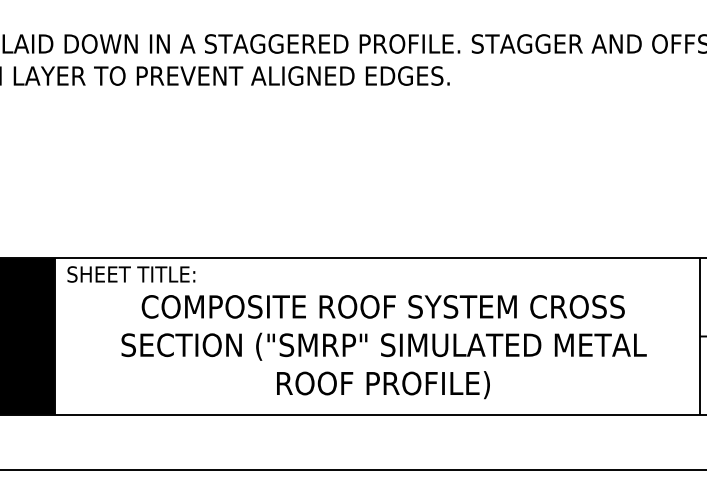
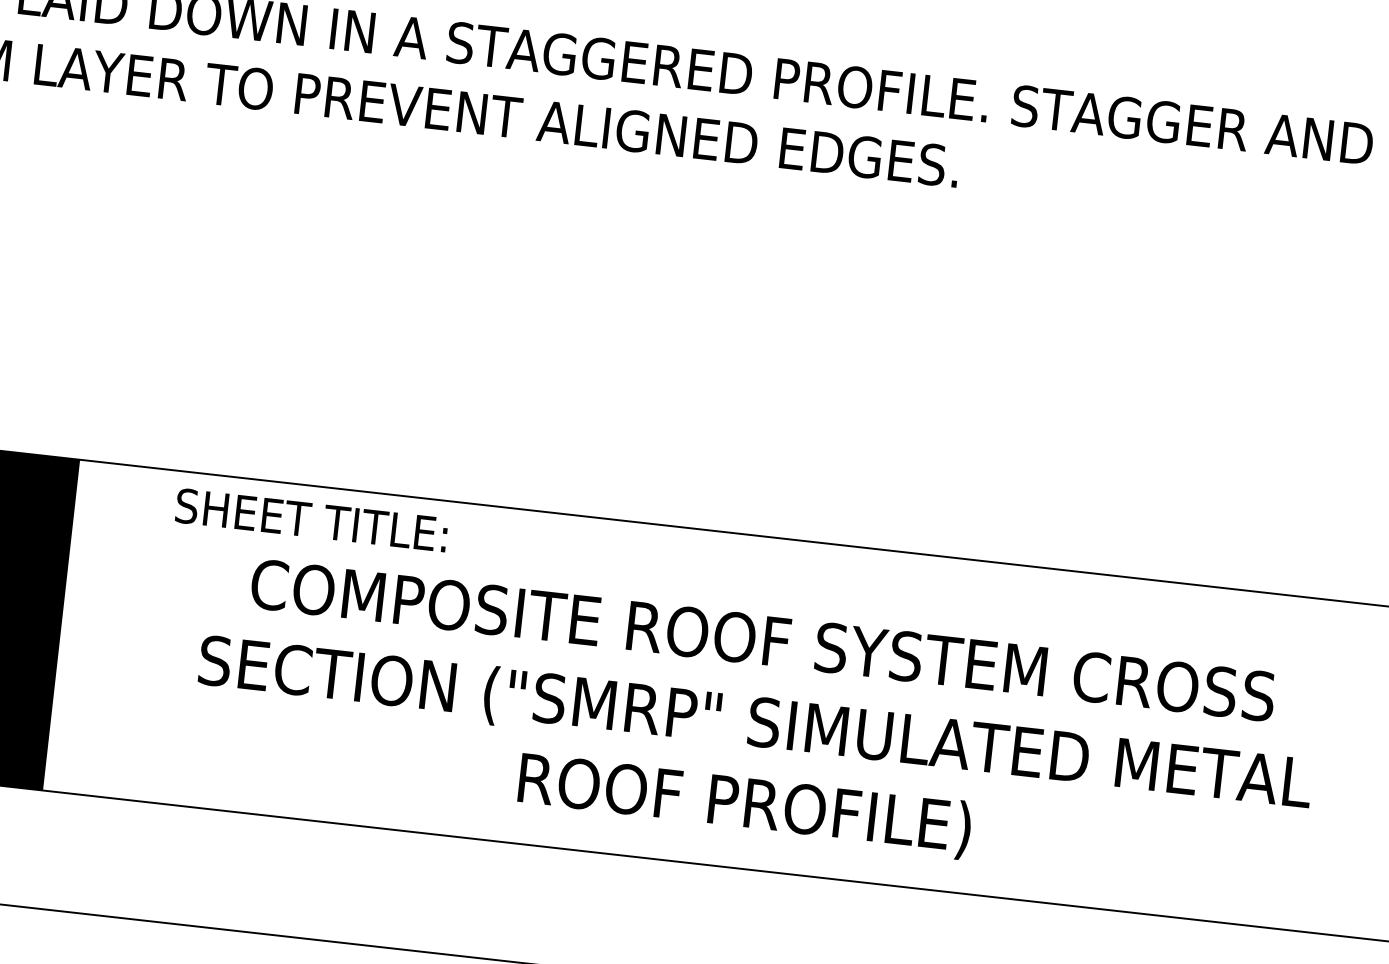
text: (131, 274) -> (311, 520), moved

